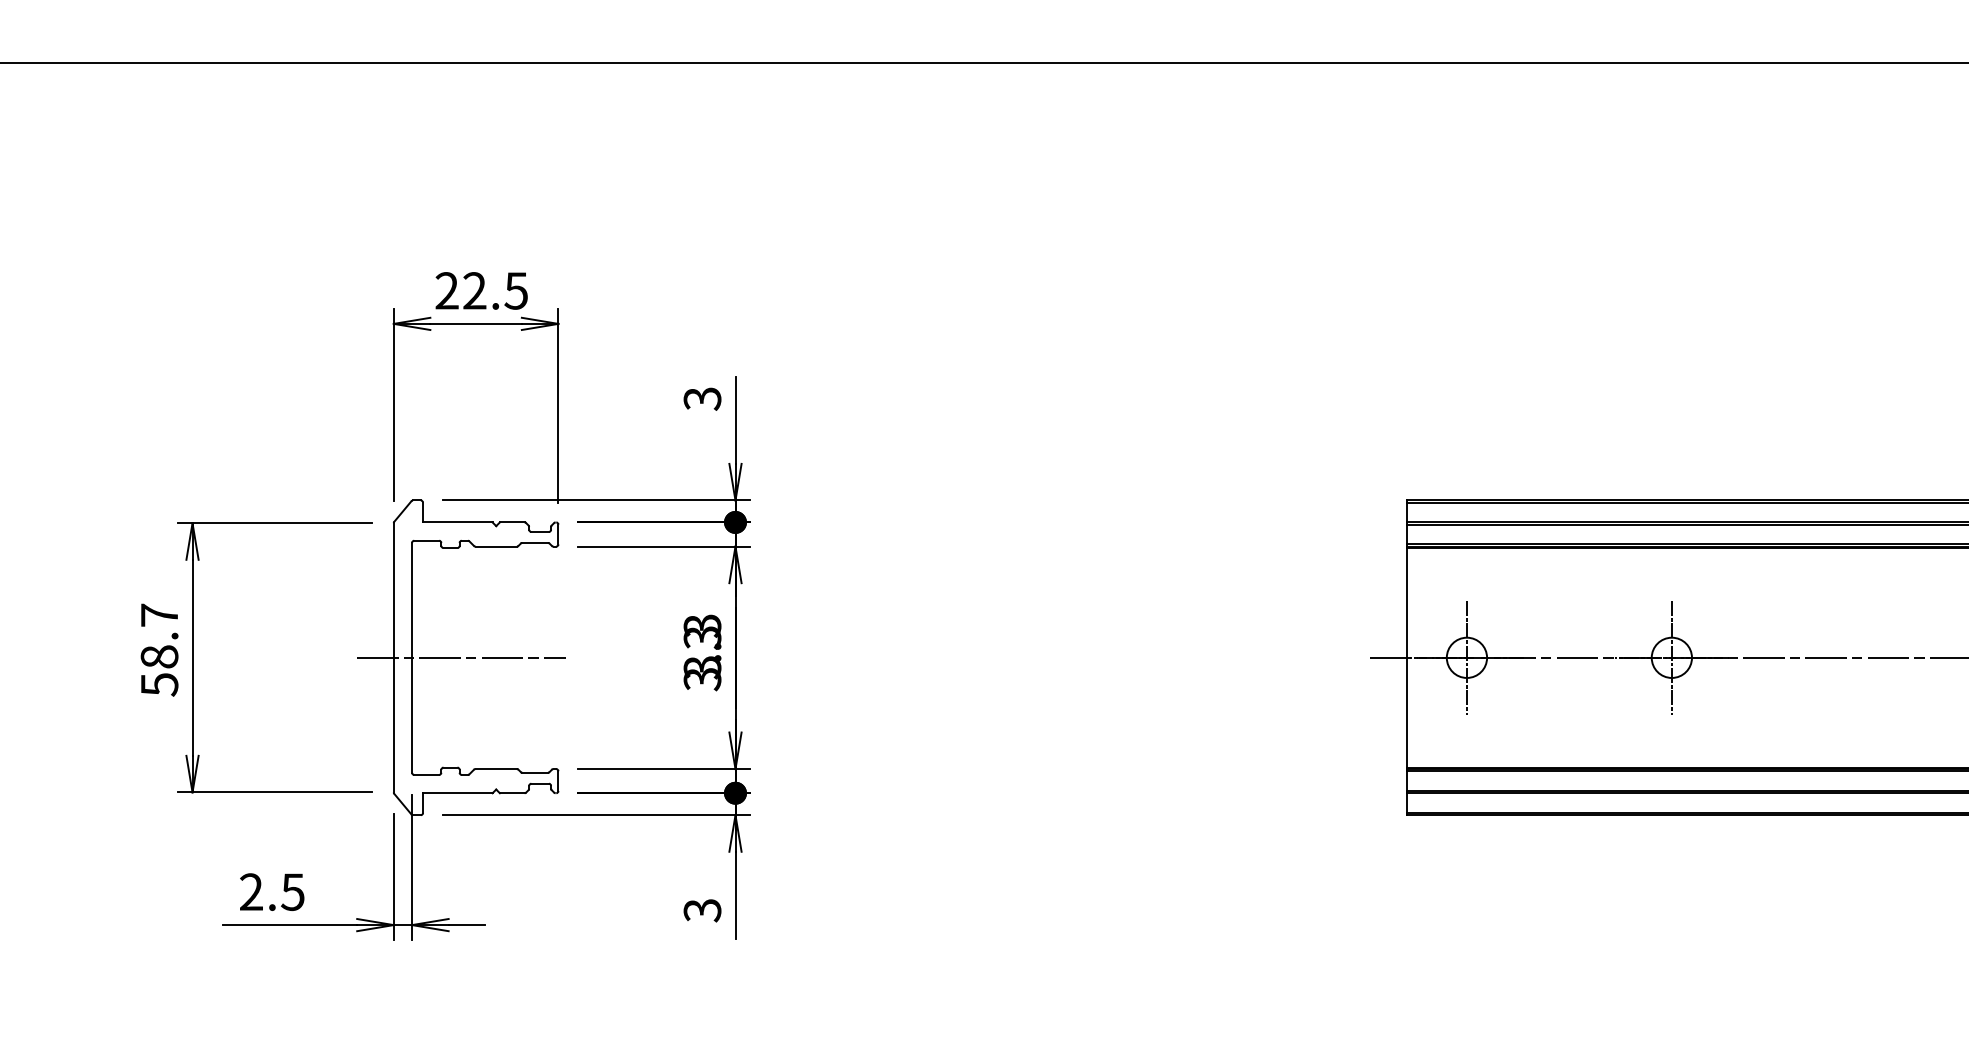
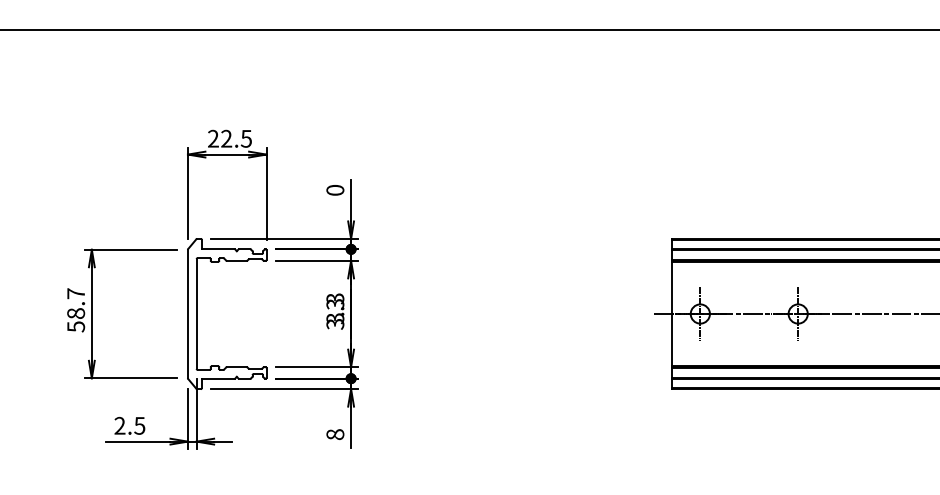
text: (702, 399) -> (335, 190), 3 -> 0
line: (461, 658) -> (220, 314), removed
text: (702, 910) -> (335, 434), 3 -> 8

